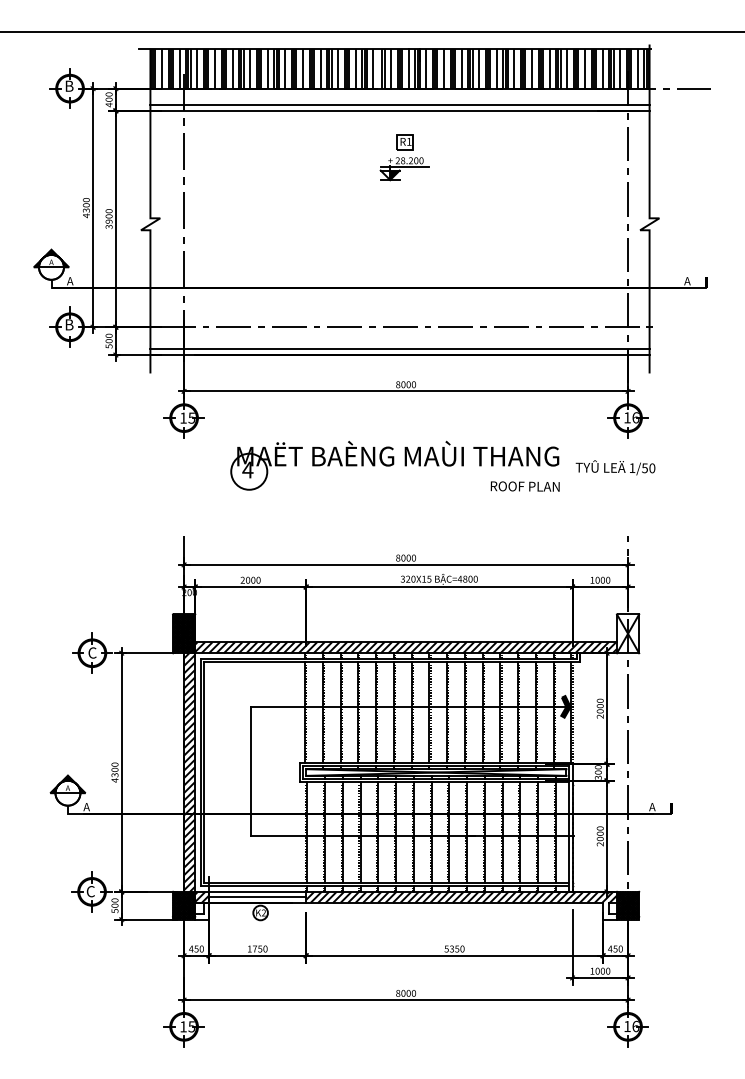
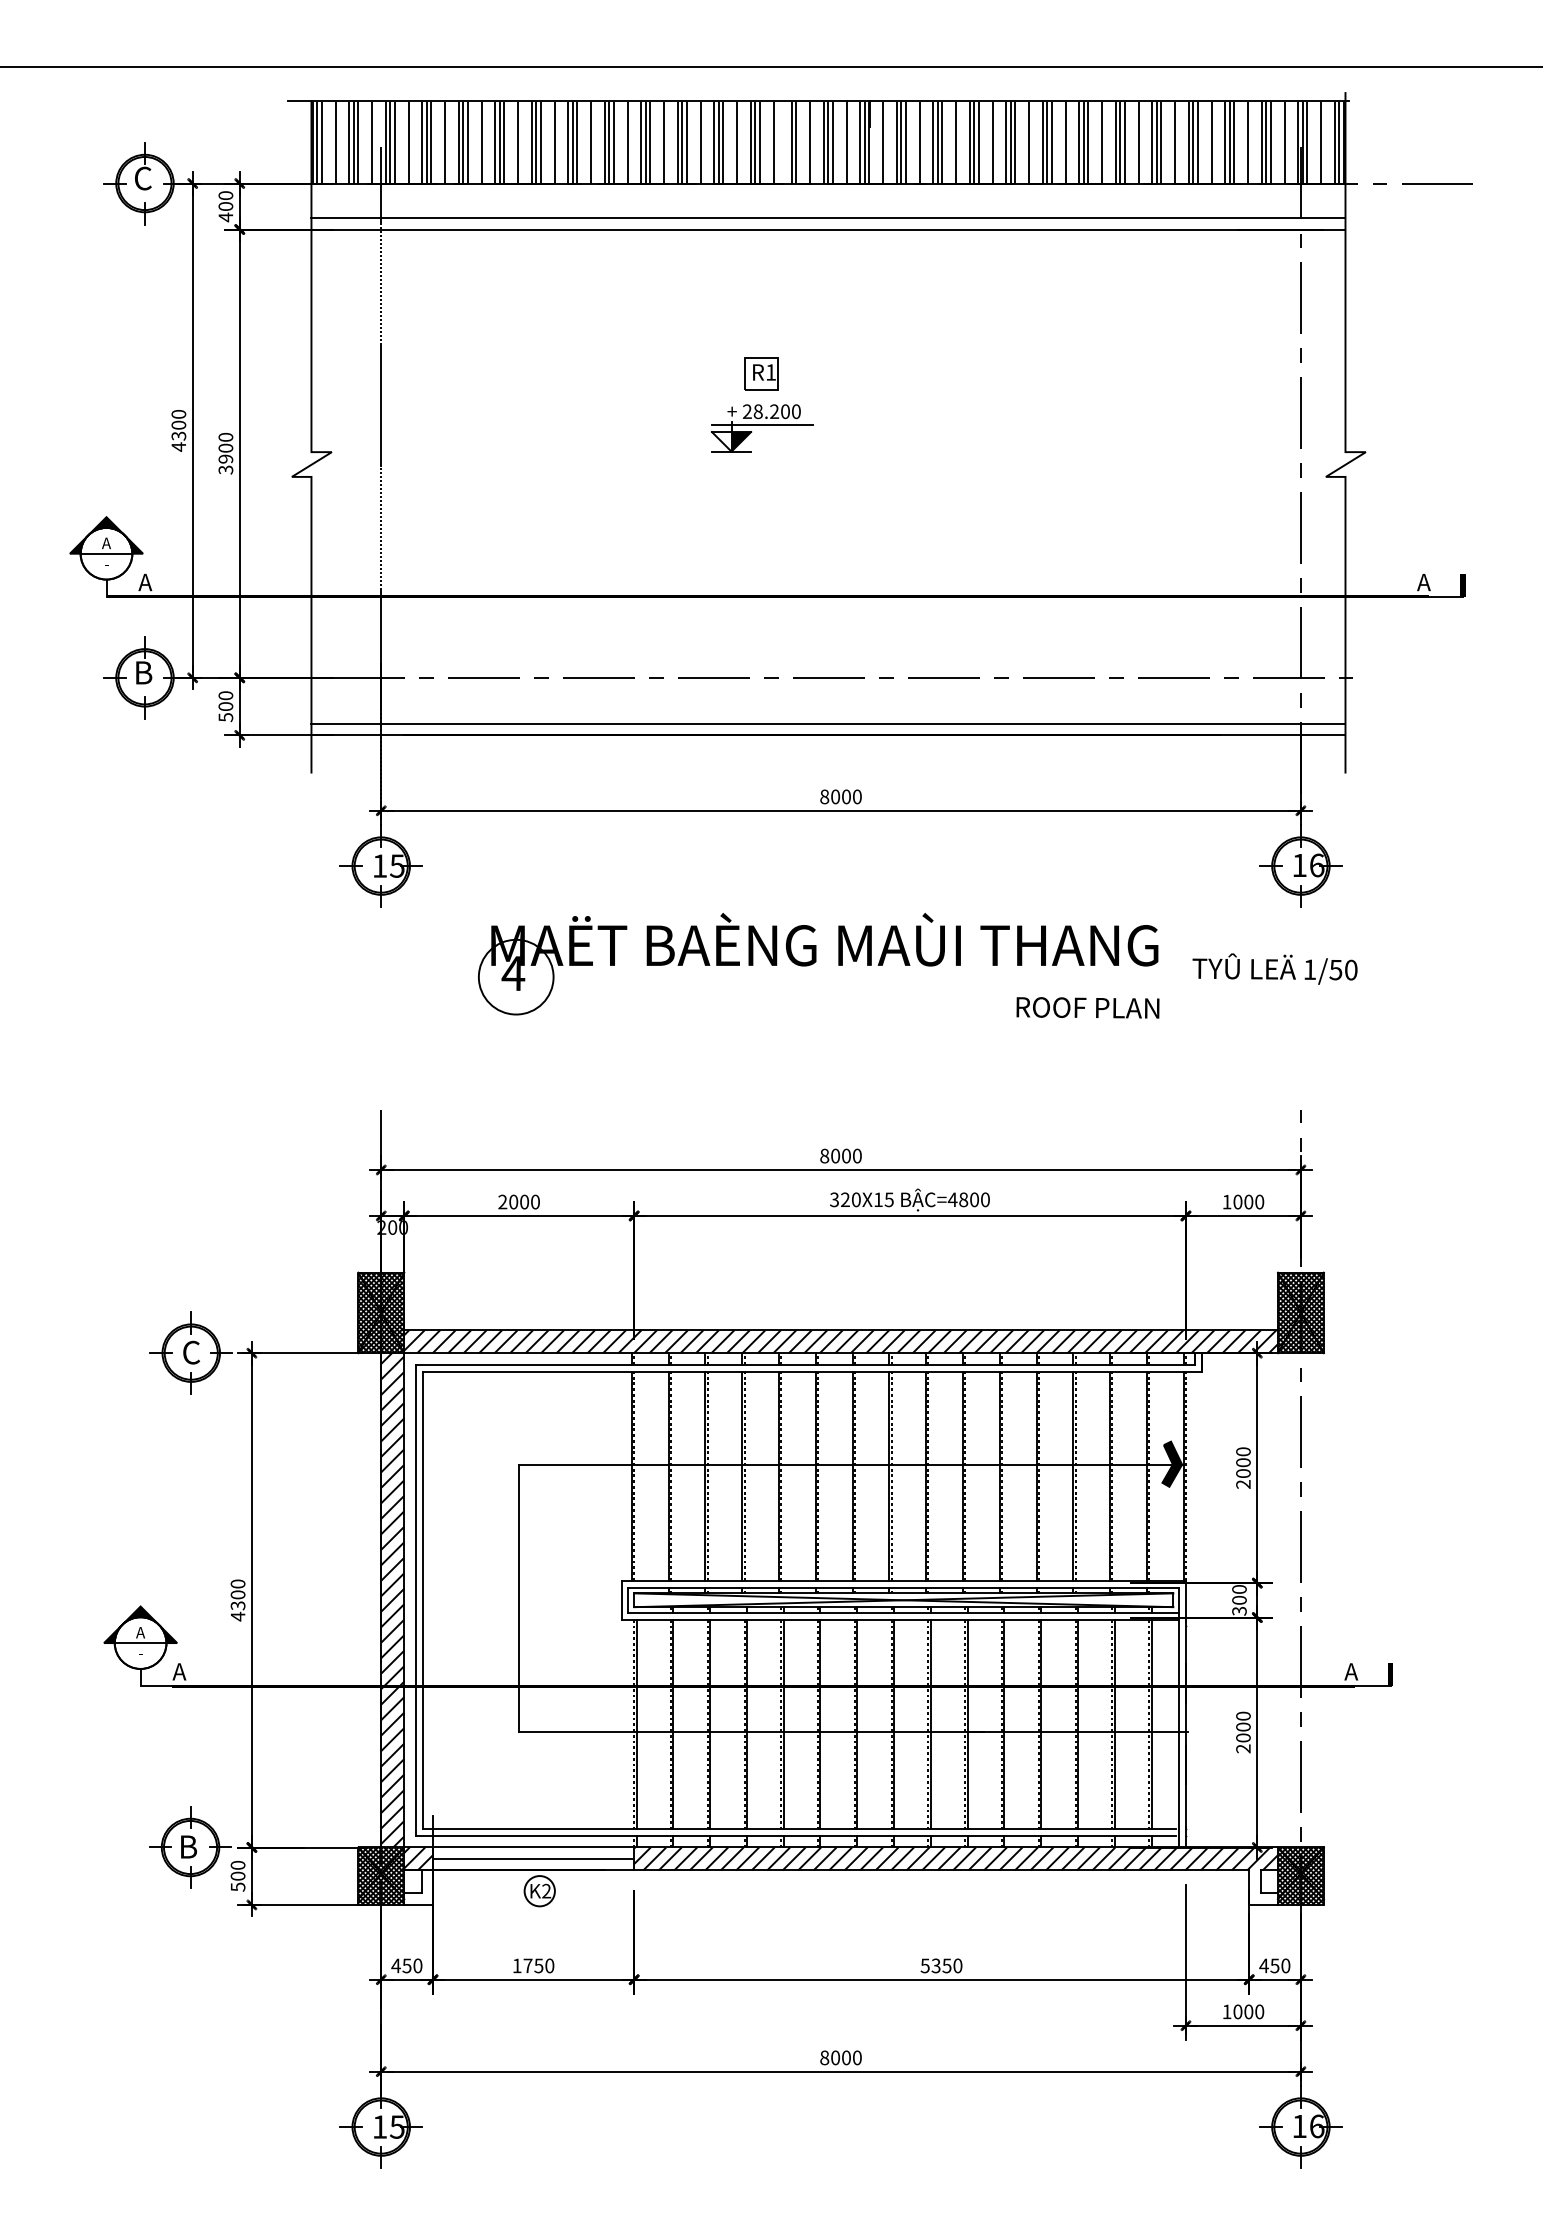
text: (69, 85) -> (143, 176), B -> C
part: (404, 157) -> (761, 404), moved
hatch: (627, 633) -> (1299, 1312), added
text: (90, 891) -> (187, 1846), C -> B

